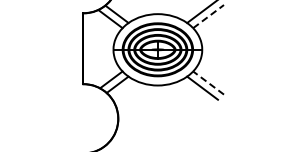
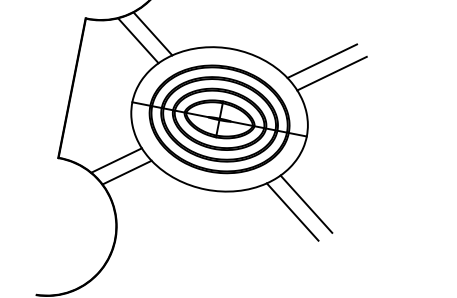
line: (208, 16) -> (331, 73), dashed -> solid
line: (208, 82) -> (306, 203), dashed -> solid

